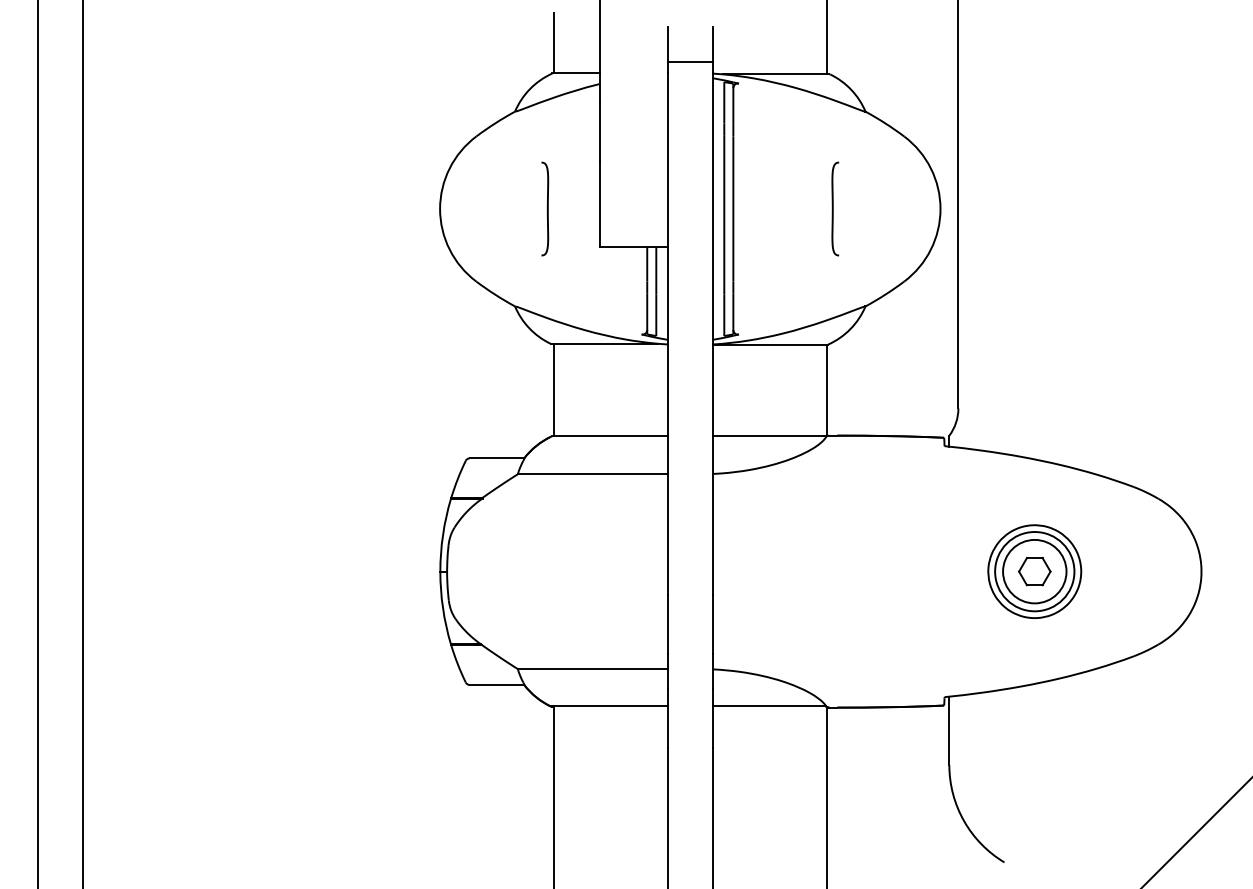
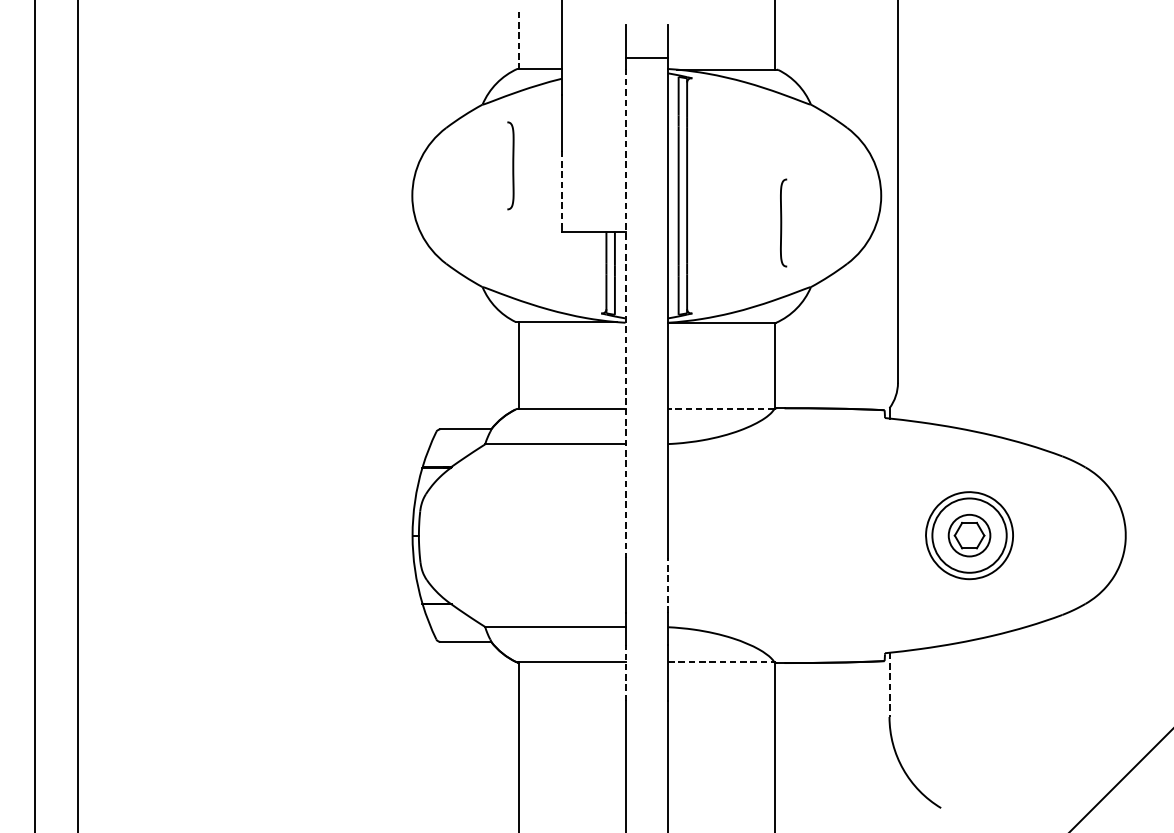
line: (553, 43) -> (518, 40), solid -> dashed
line: (599, 203) -> (561, 190), solid -> dashed
curve: (547, 208) -> (512, 165), moved
curve: (833, 208) -> (781, 222), moved
line: (667, 334) -> (625, 313), solid -> dashed
line: (769, 436) -> (720, 409), solid -> dashed
circle: (1034, 571) -> (969, 535), size x0.7
line: (712, 624) -> (667, 585), solid -> dashed
line: (769, 706) -> (720, 661), solid -> dashed
line: (667, 718) -> (625, 673), solid -> dashed
line: (949, 731) -> (889, 685), solid -> dashed

